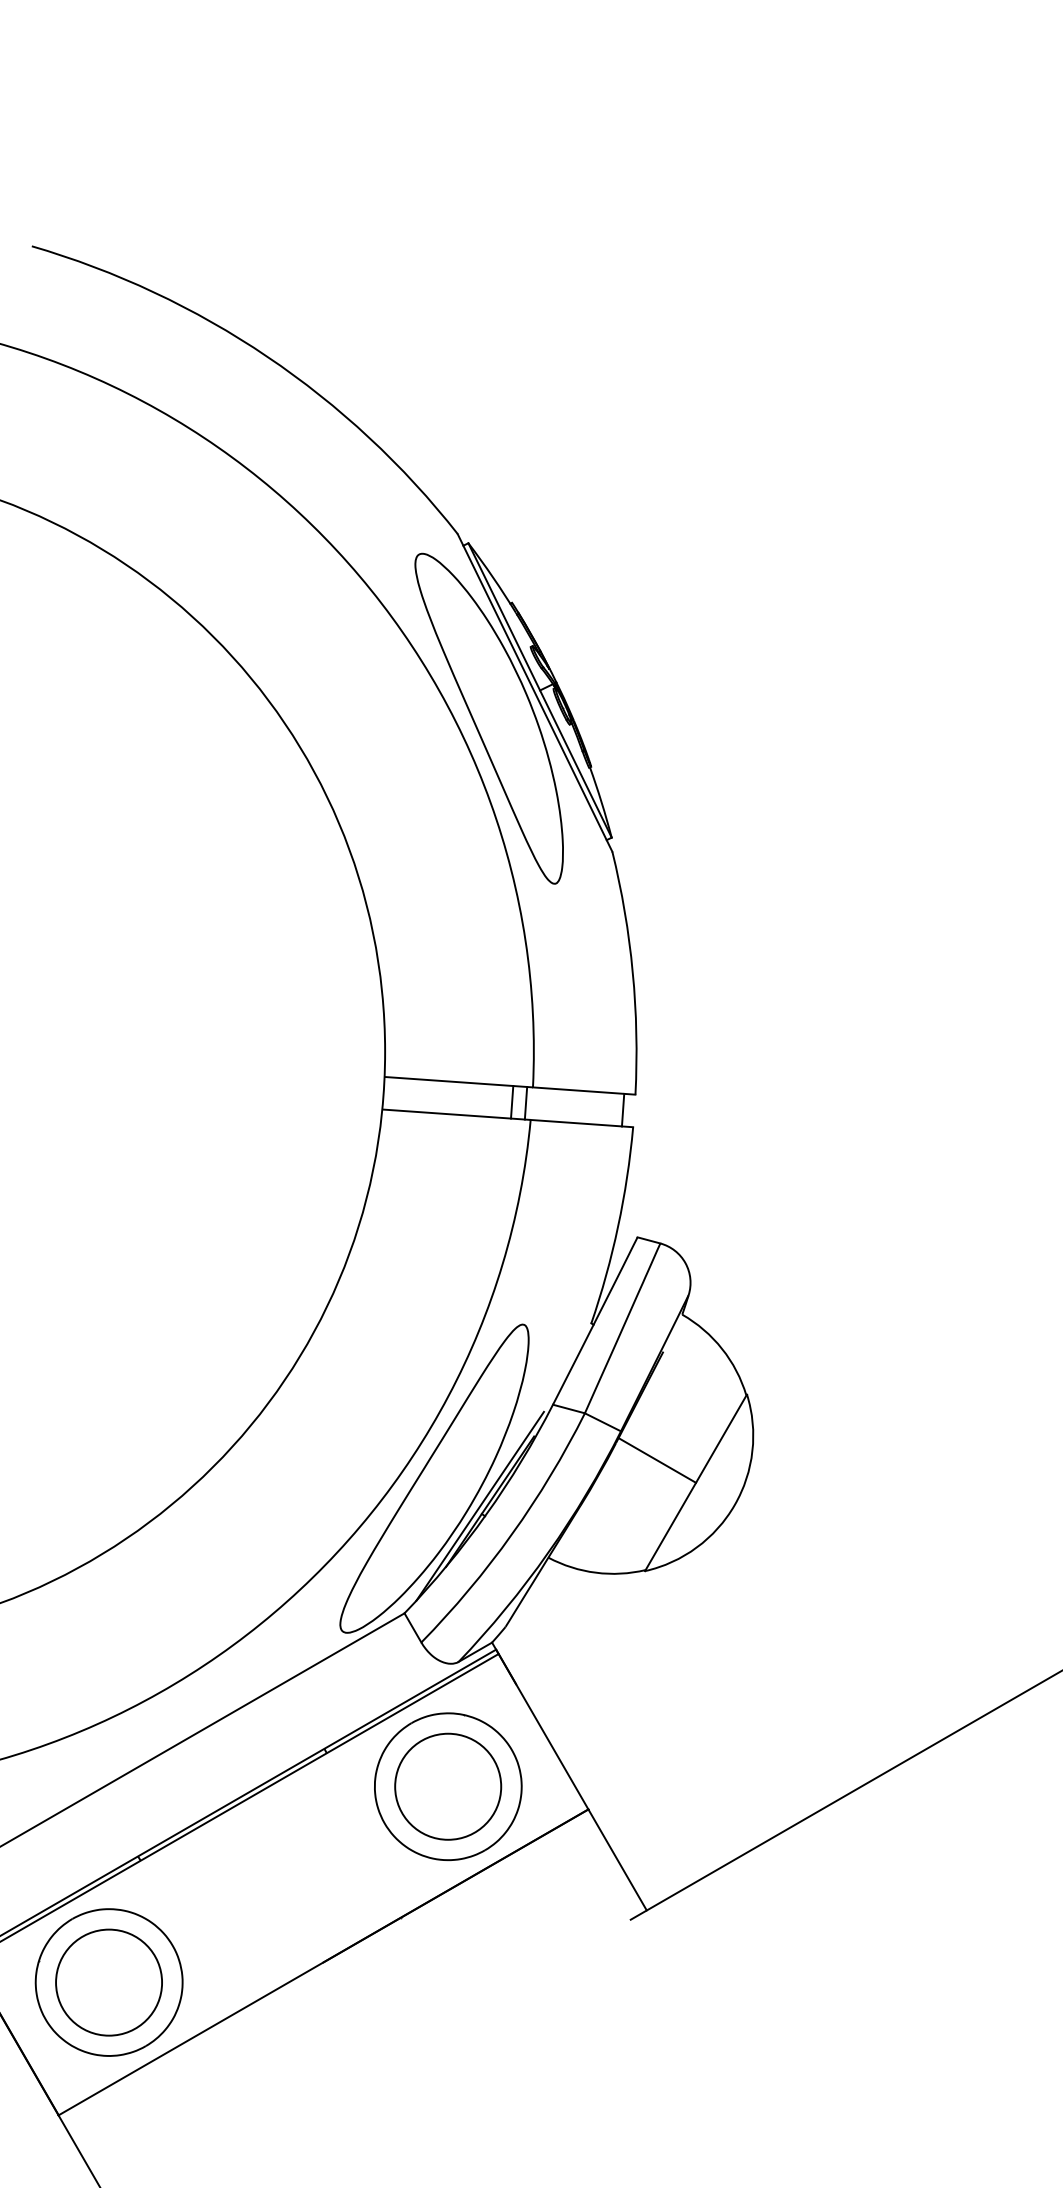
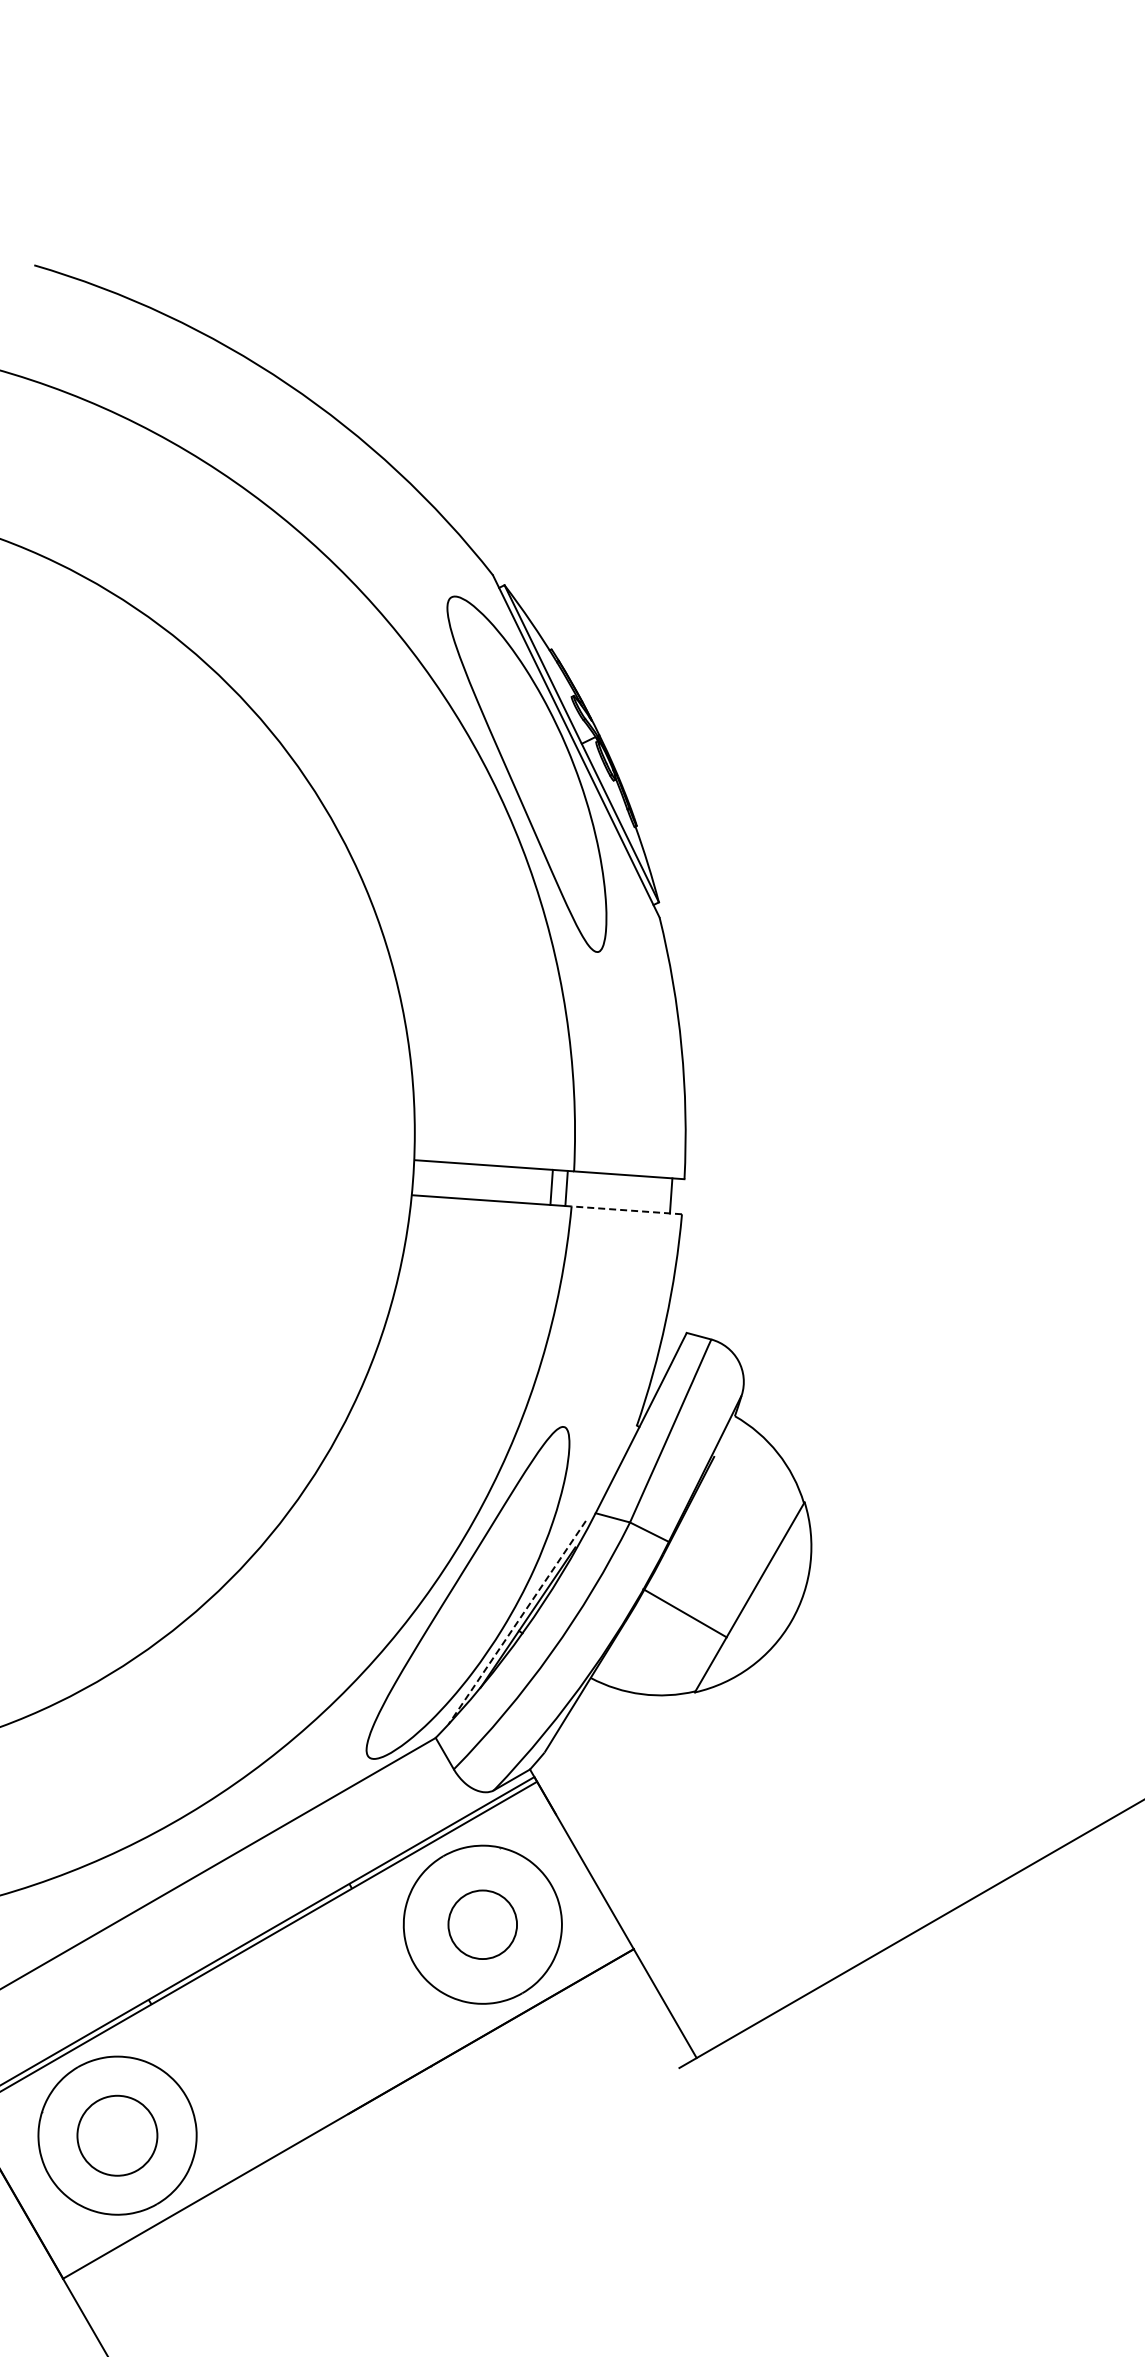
line: (581, 1123) -> (626, 1210), solid -> dashed
line: (656, 1460) -> (684, 1613), moved
line: (480, 1506) -> (517, 1622), solid -> dashed
circle: (447, 1786) -> (482, 1924), size x0.6
circle: (109, 1982) -> (117, 2135), size x0.7

